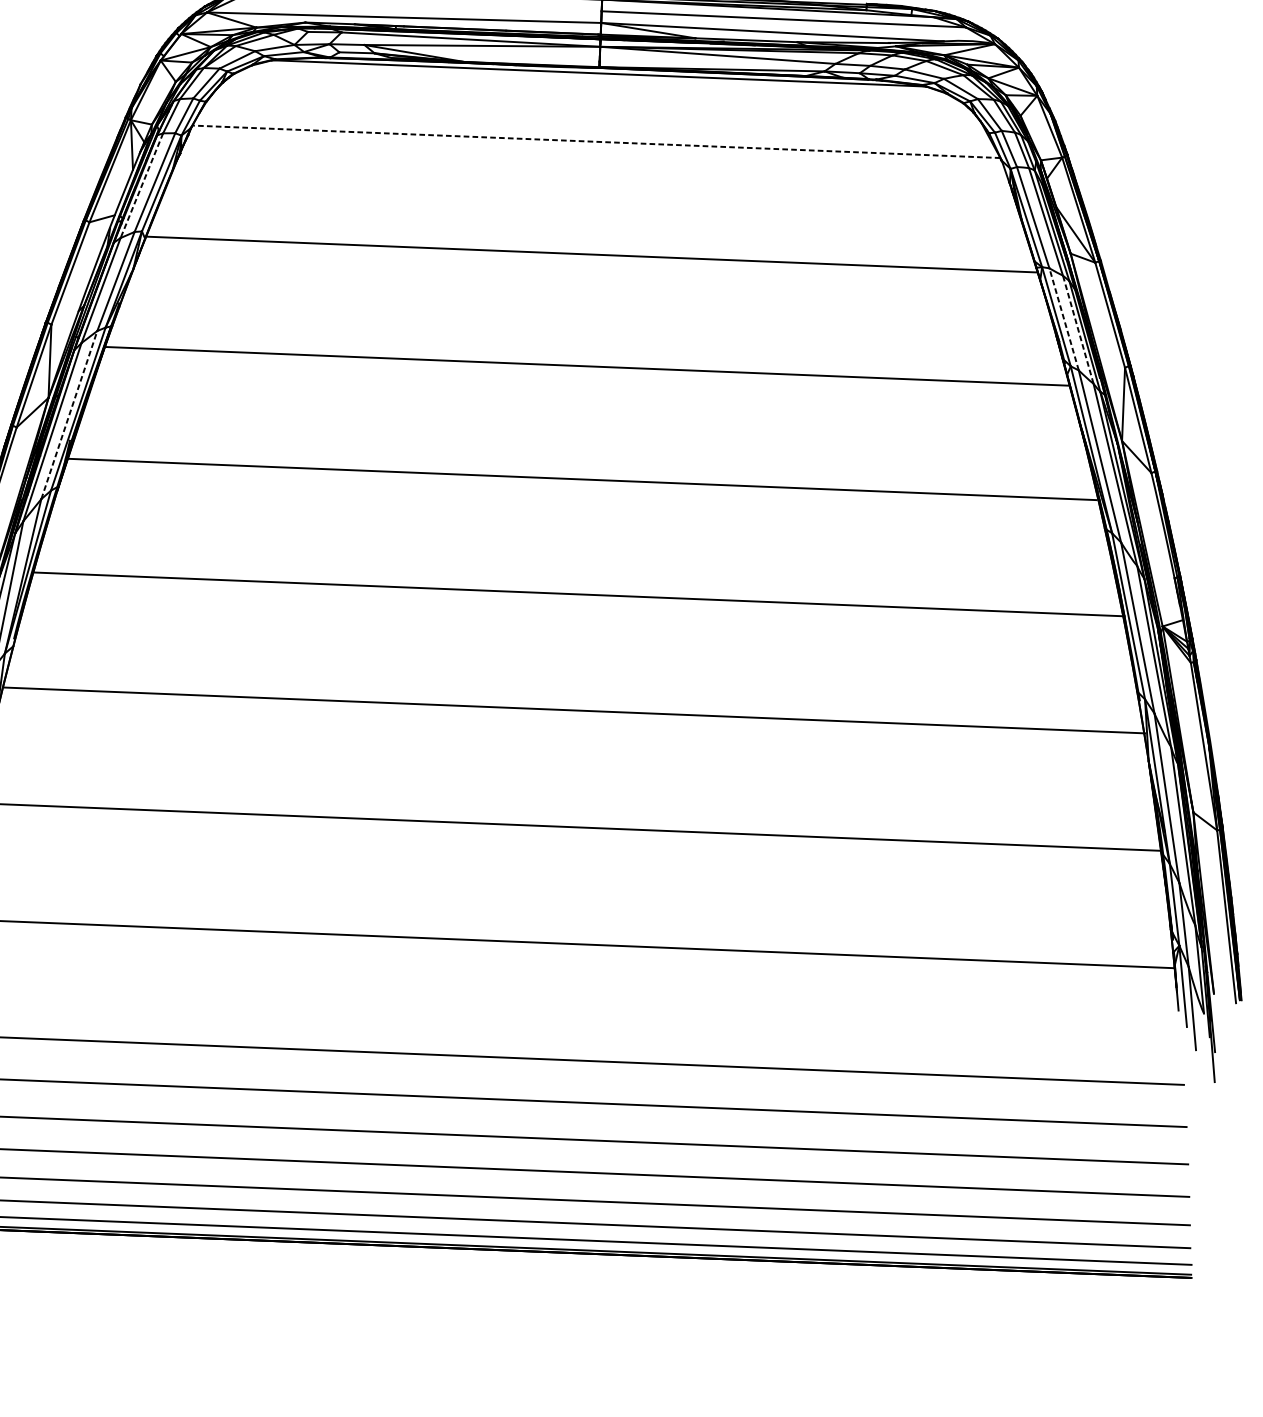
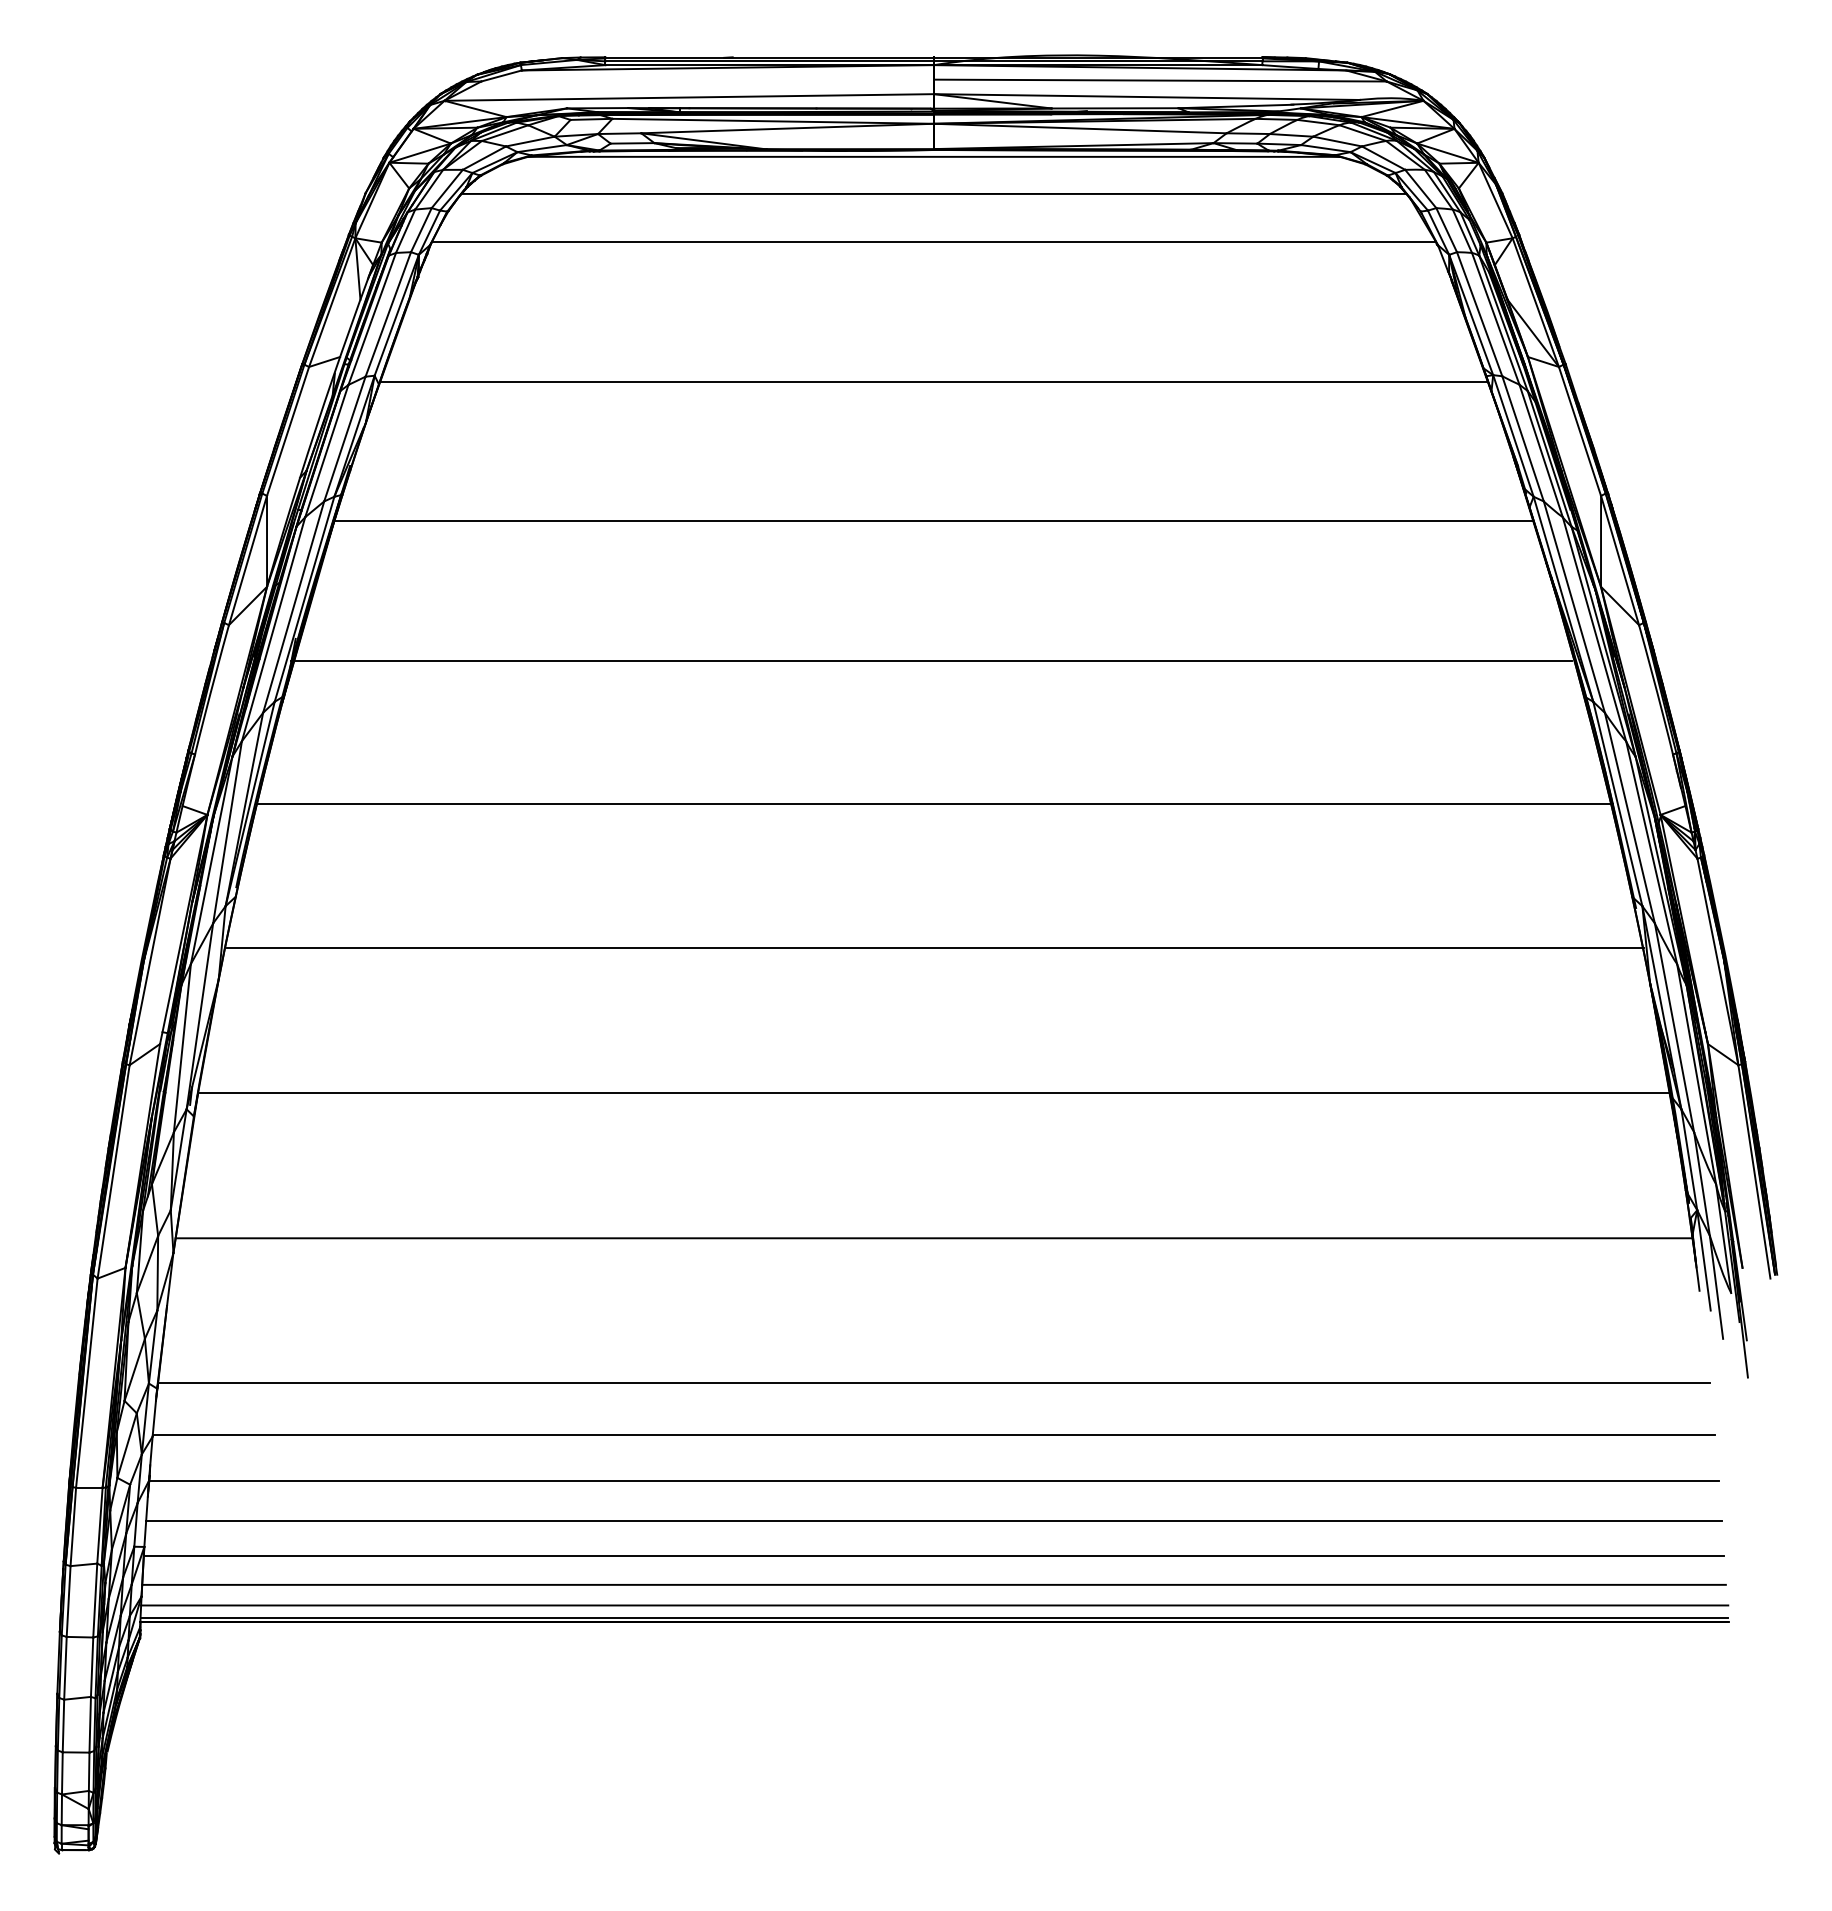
line: (597, 102) -> (933, 193), added
line: (596, 141) -> (933, 241), dashed -> solid
line: (142, 186) -> (372, 319), dashed -> solid
line: (1064, 319) -> (1523, 438), dashed -> solid
line: (1078, 329) -> (1541, 450), dashed -> solid
line: (69, 414) -> (293, 606), dashed -> solid

